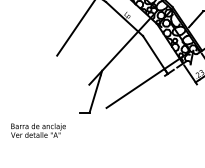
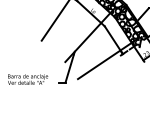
text: (38, 130) -> (28, 79), moved

